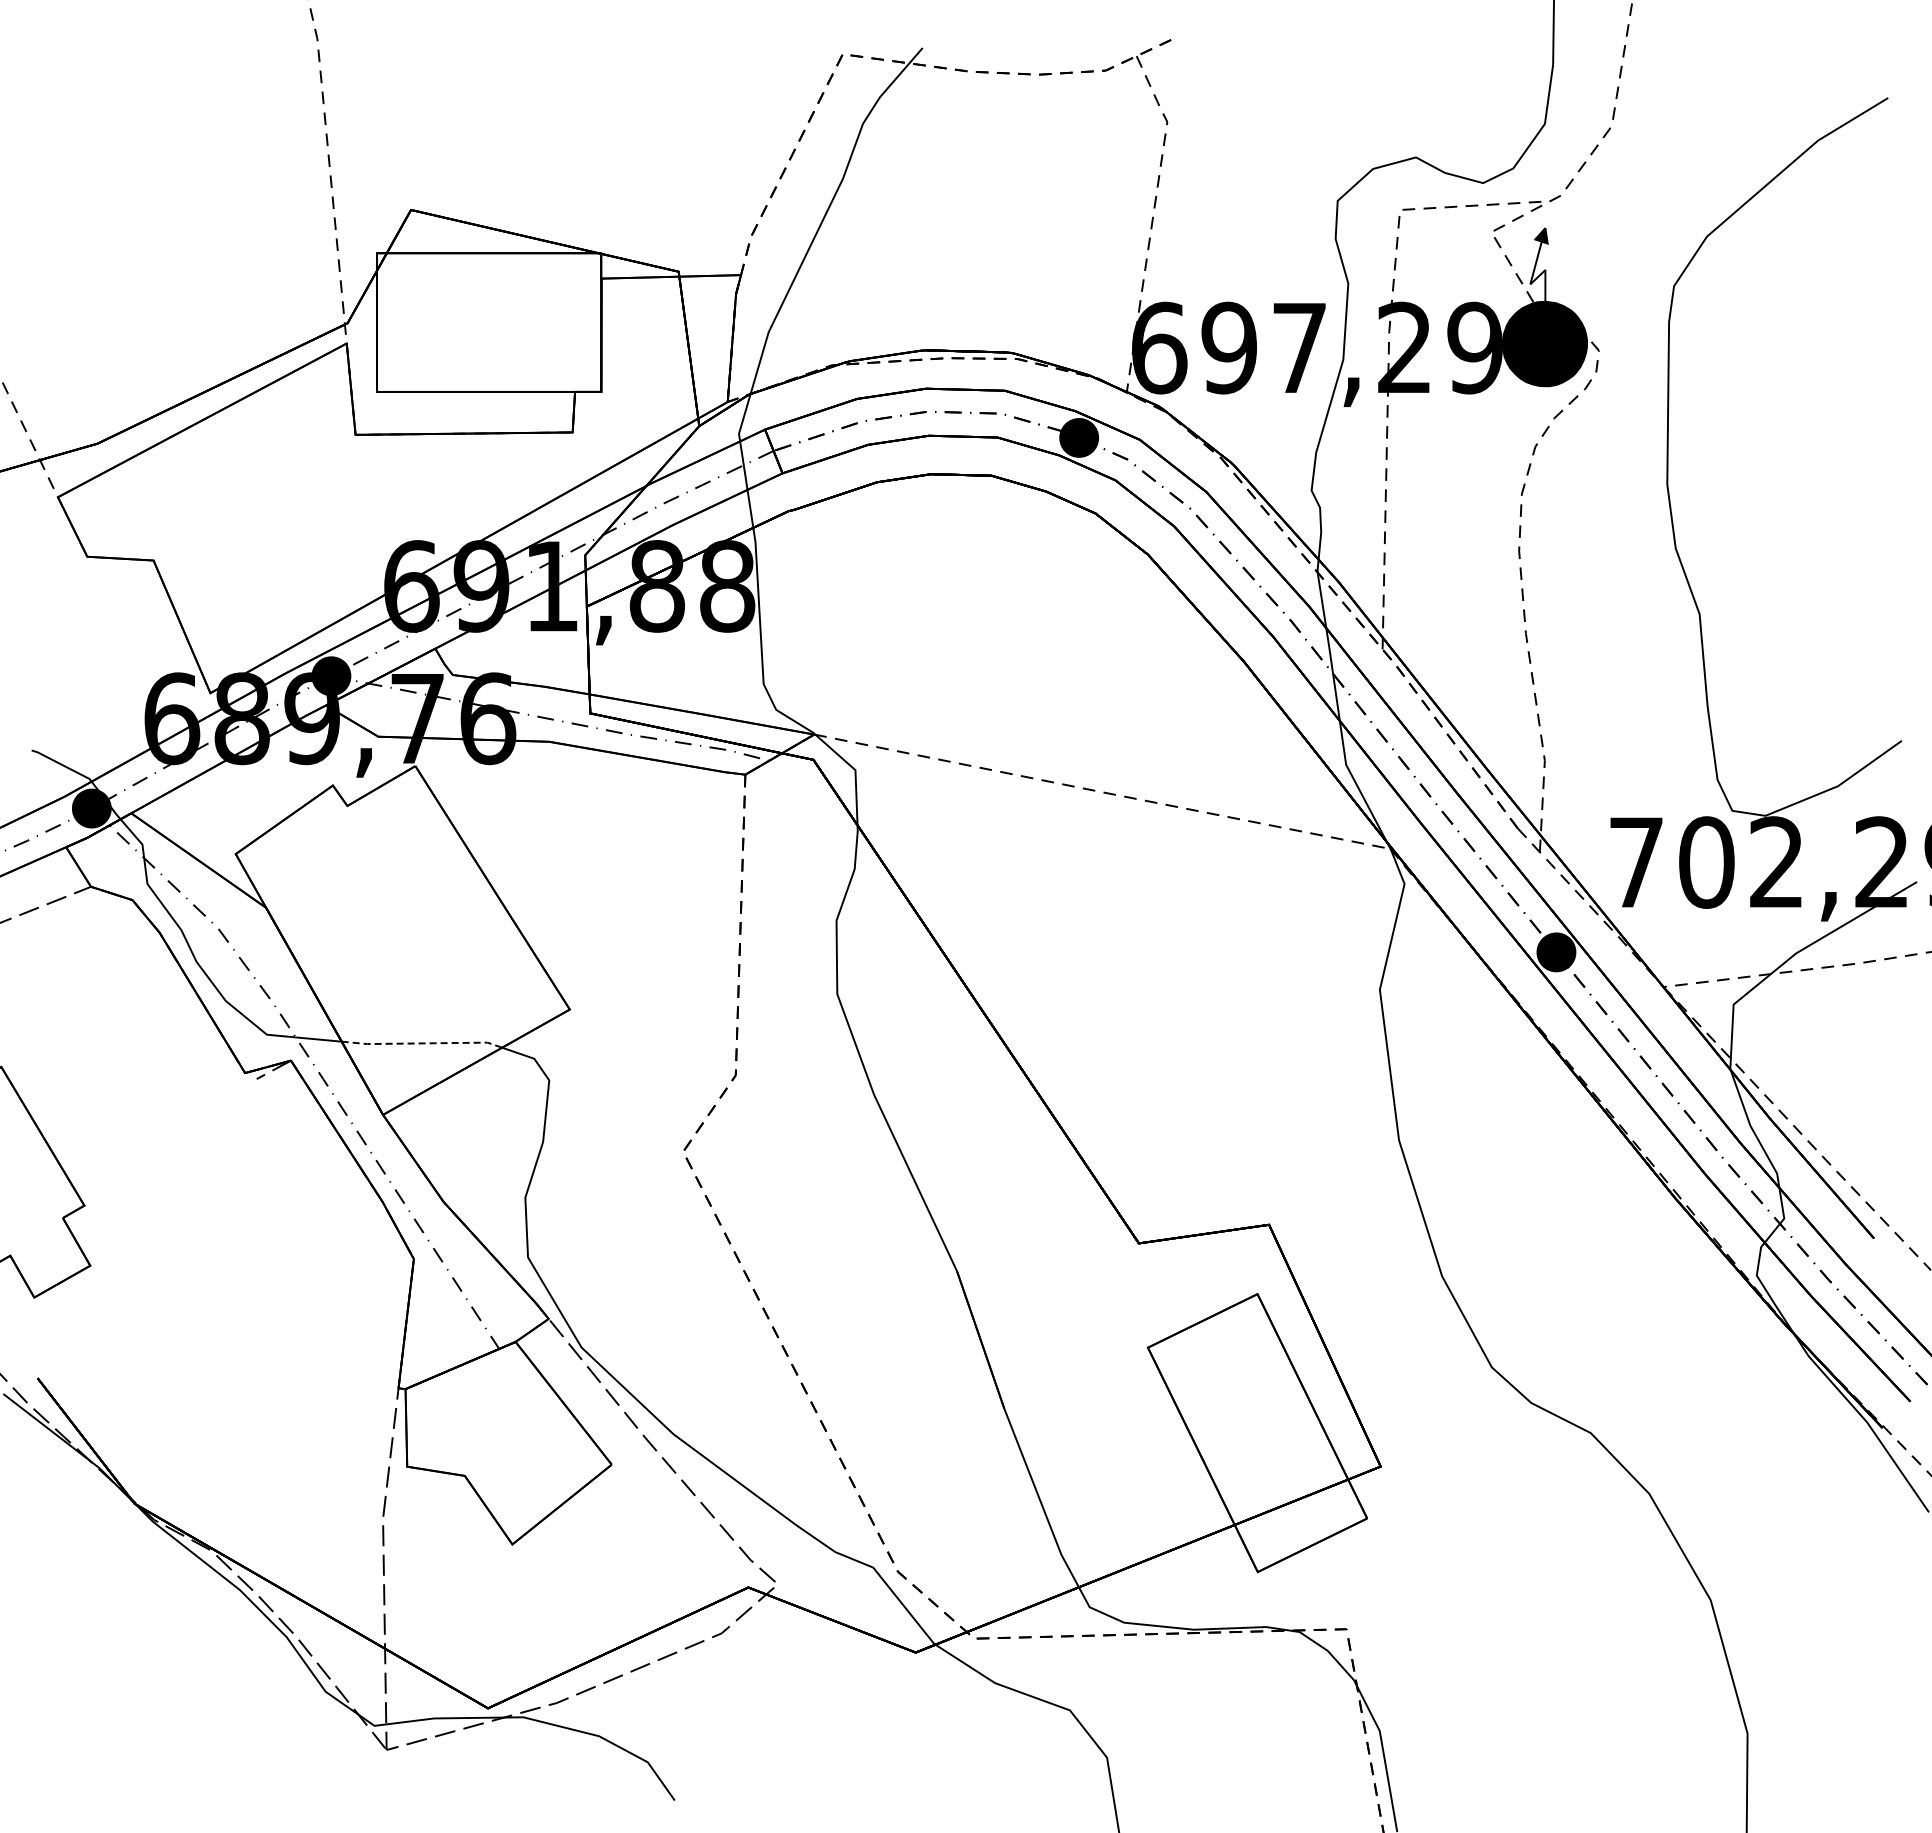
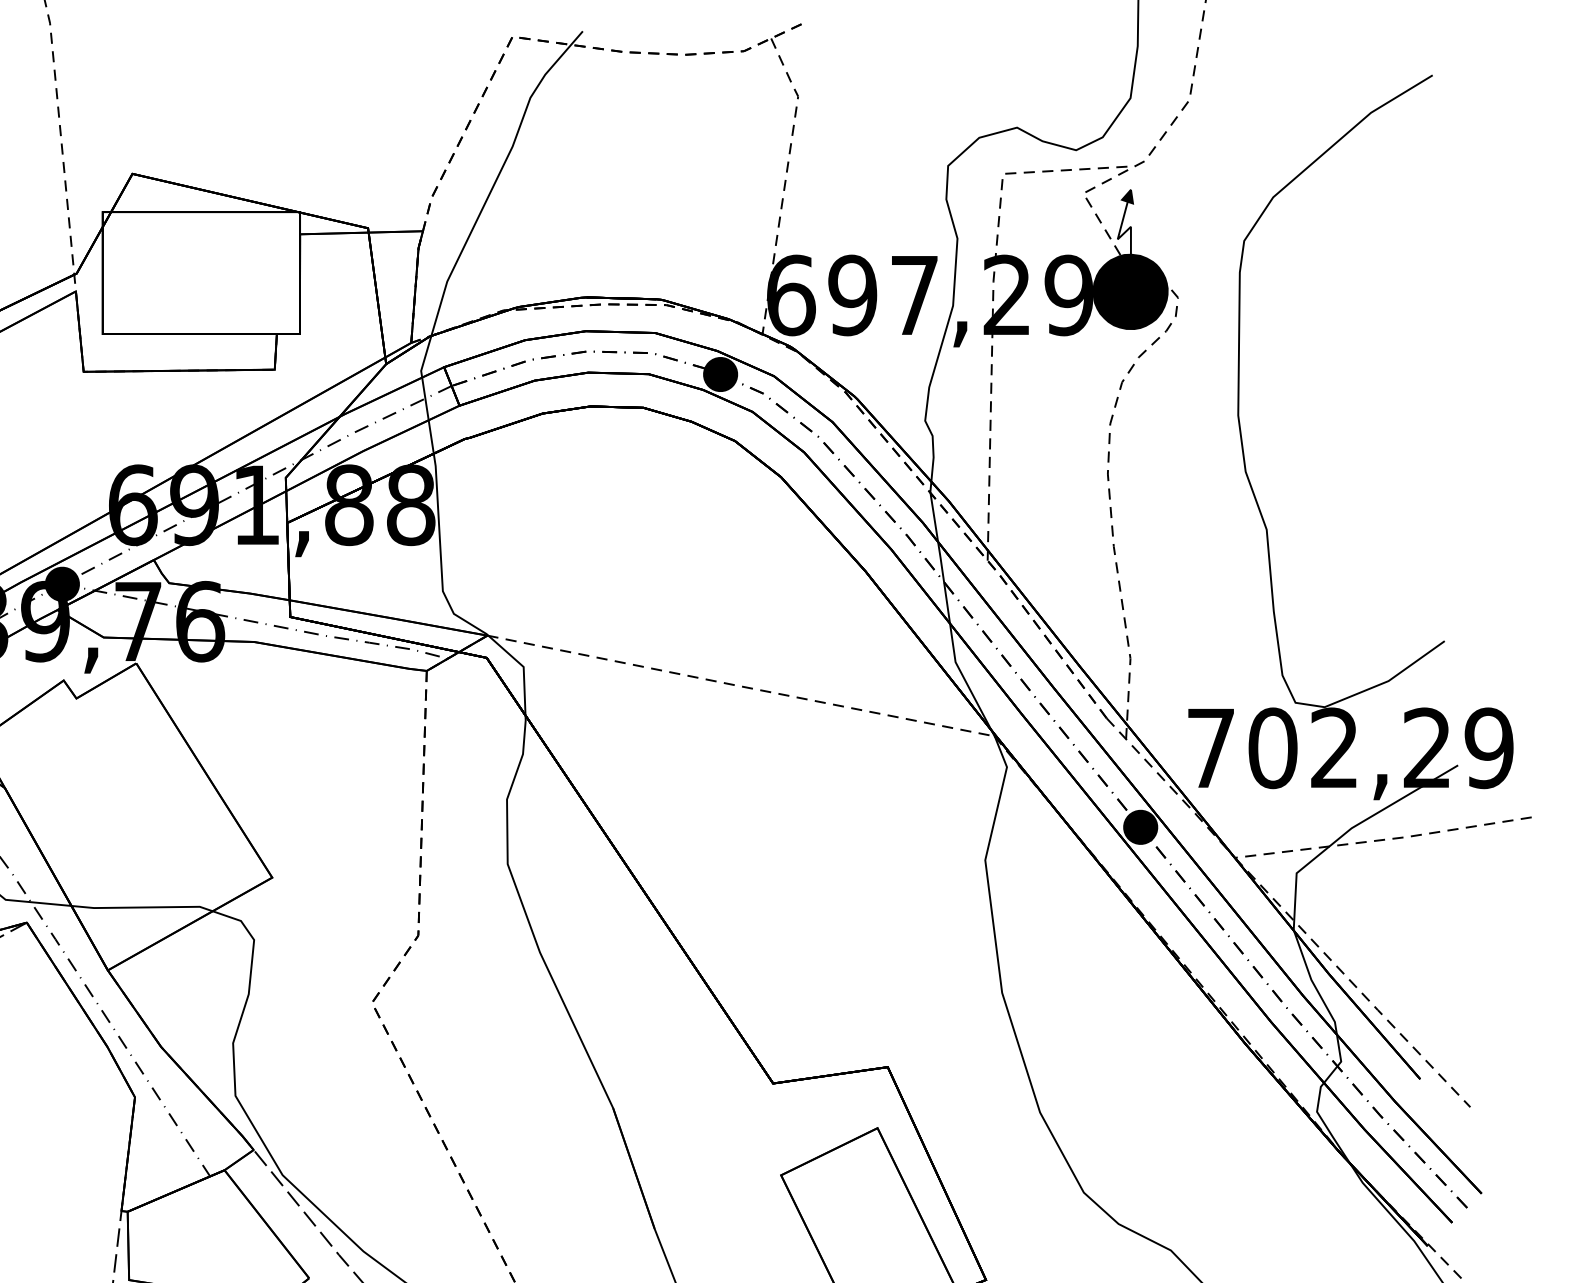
line: (422, 1043) -> (142, 907), dashed -> solid

